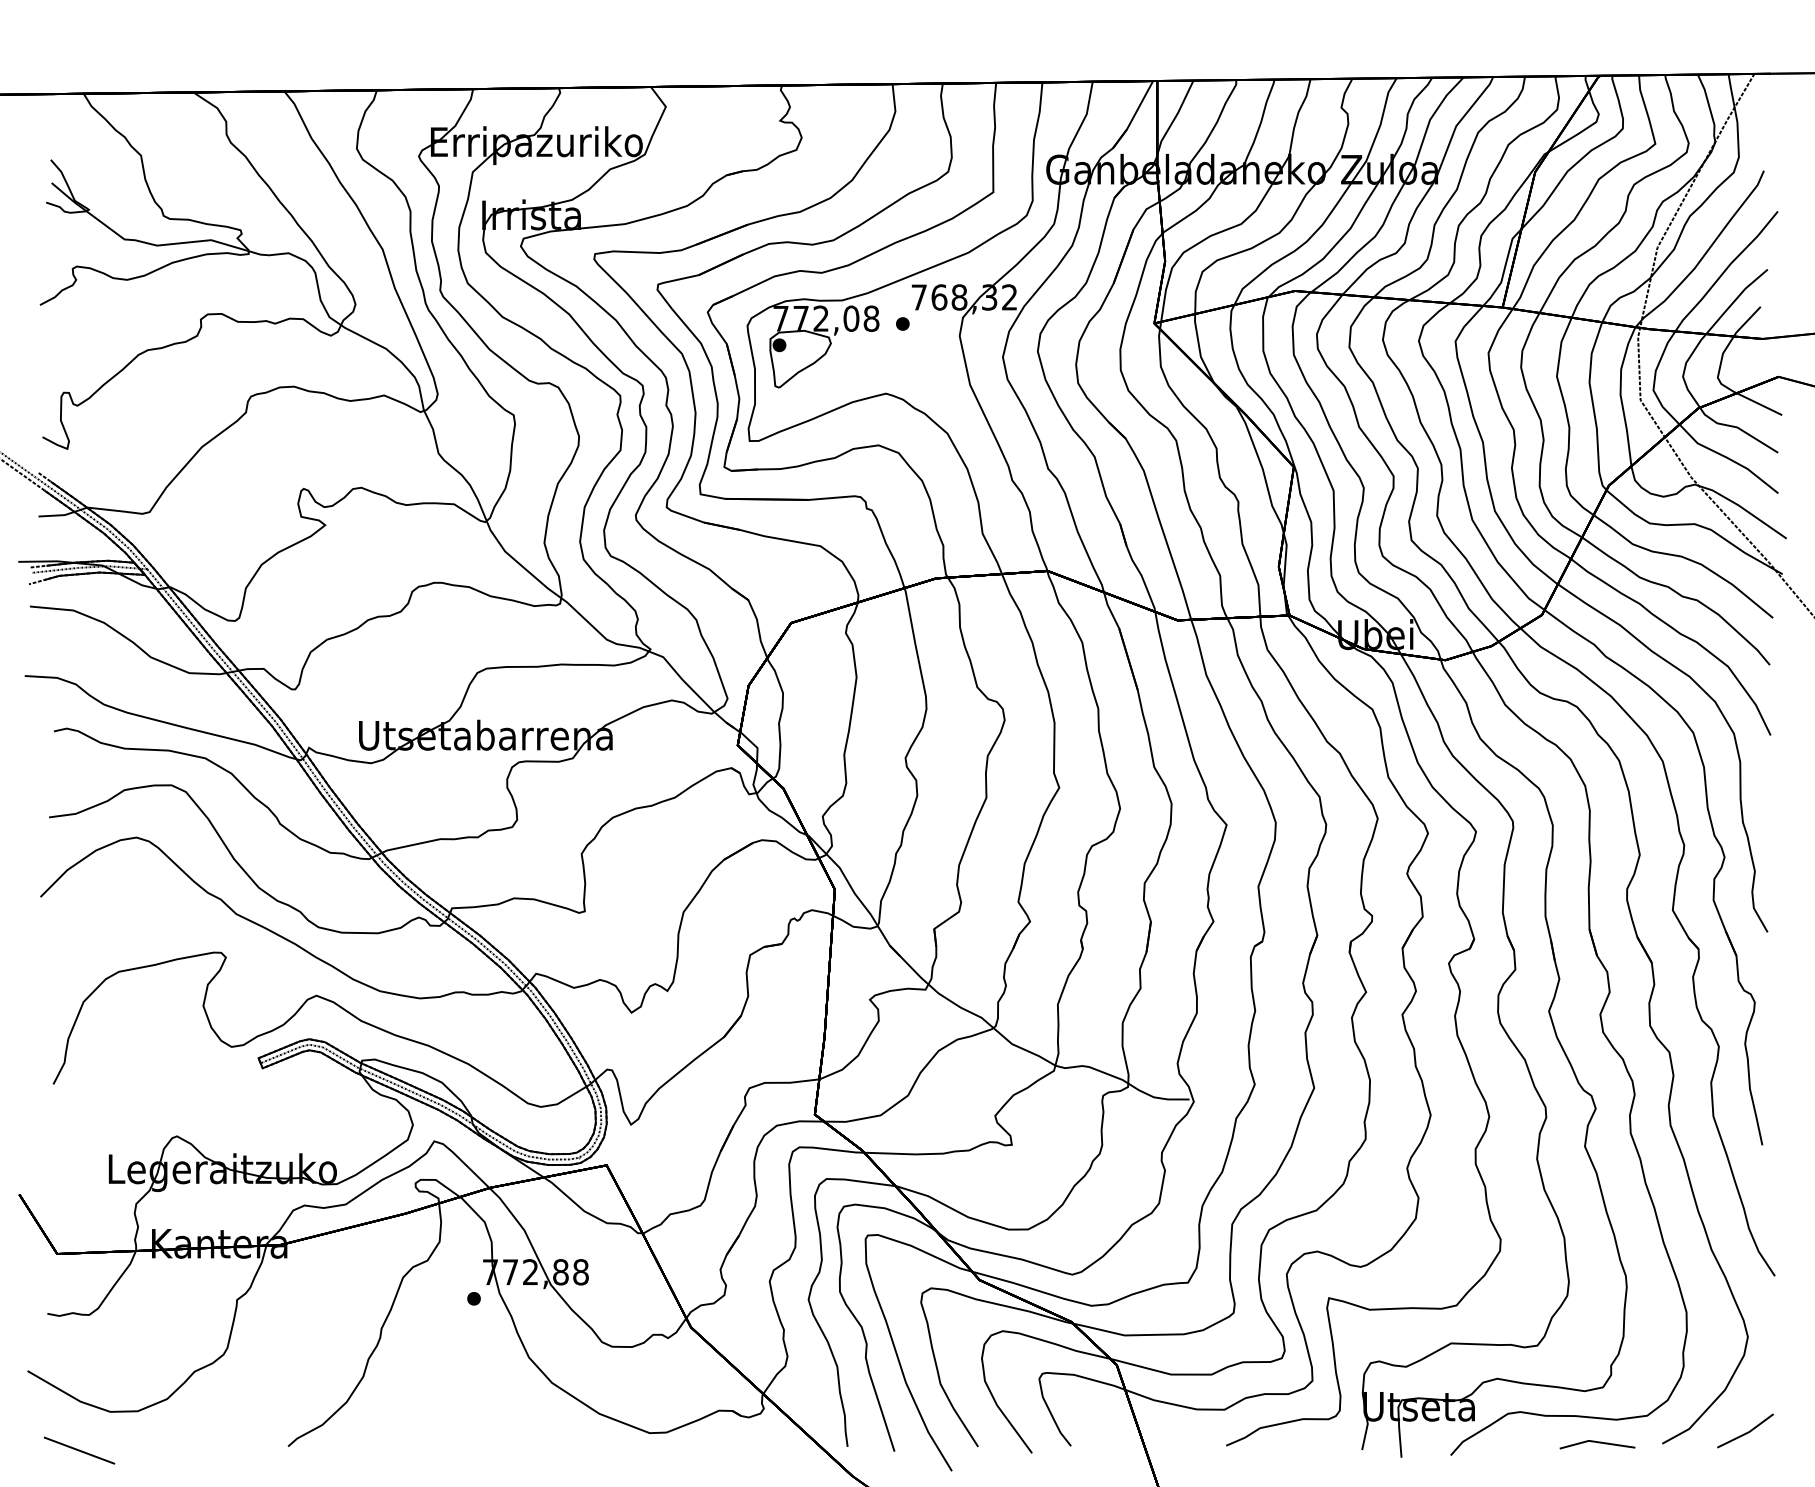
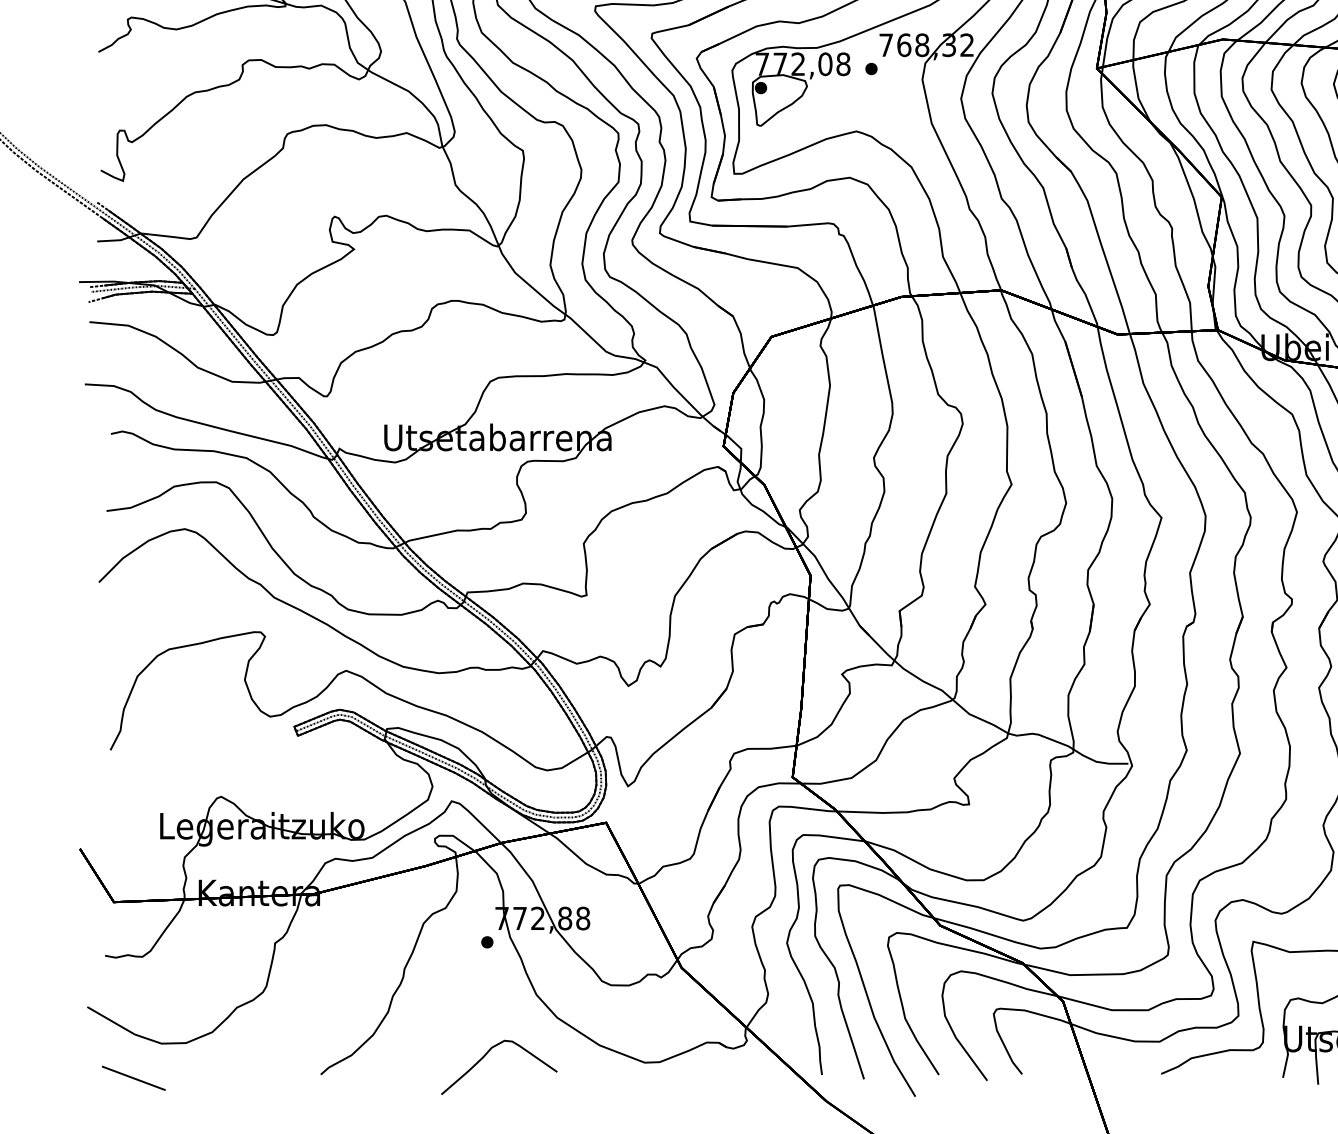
part: (473, 1424) -> (486, 1054), added

